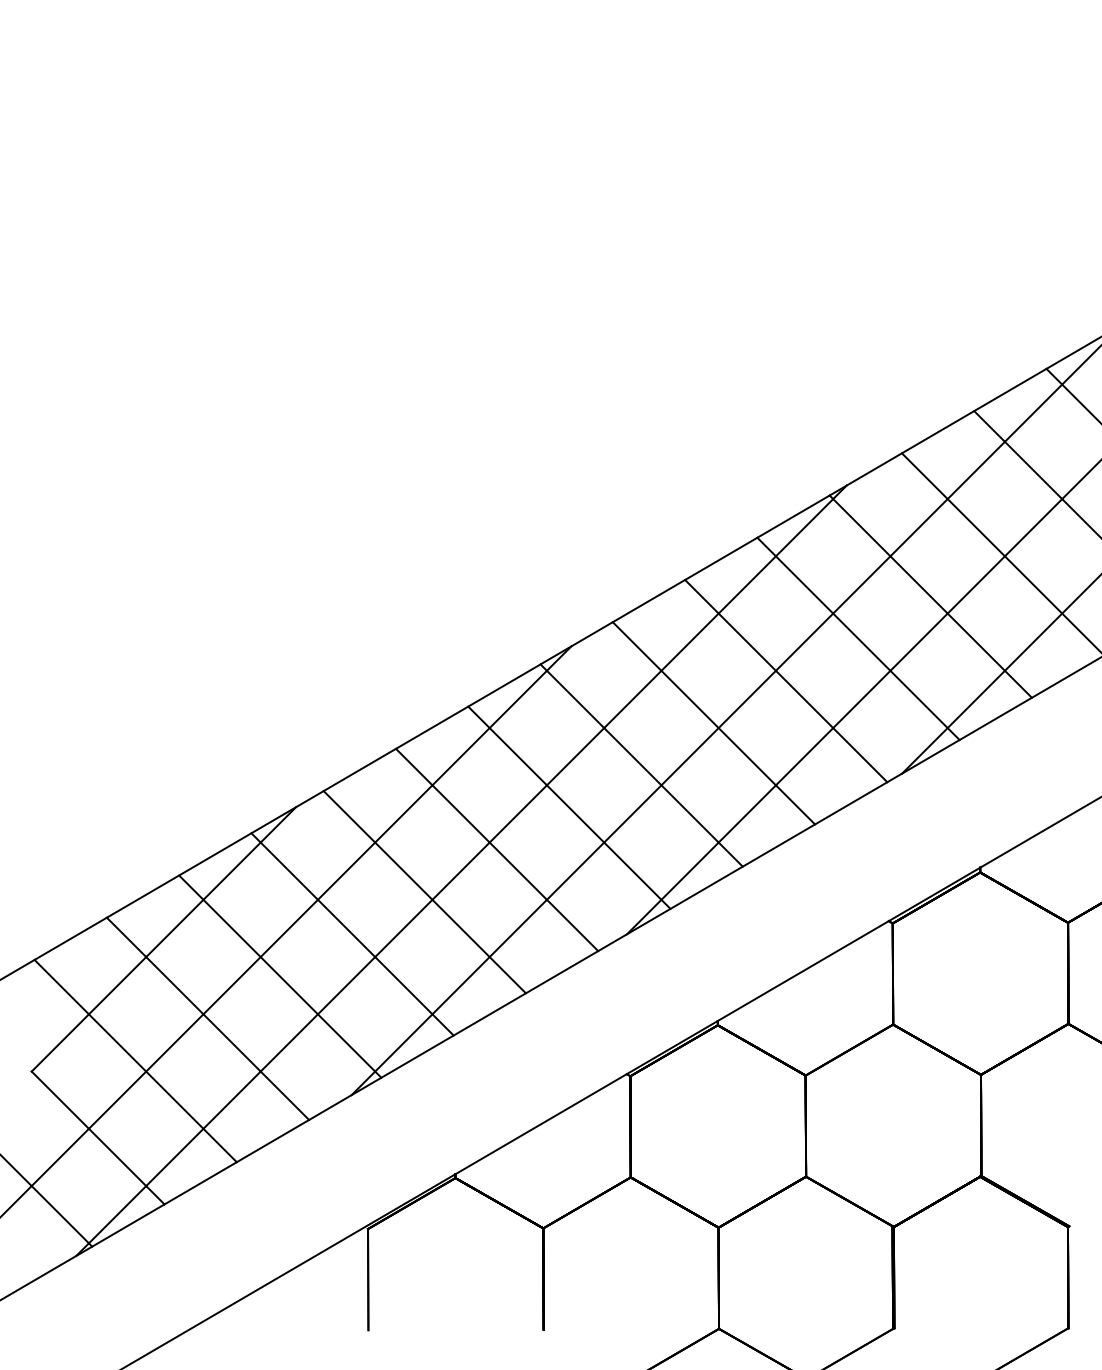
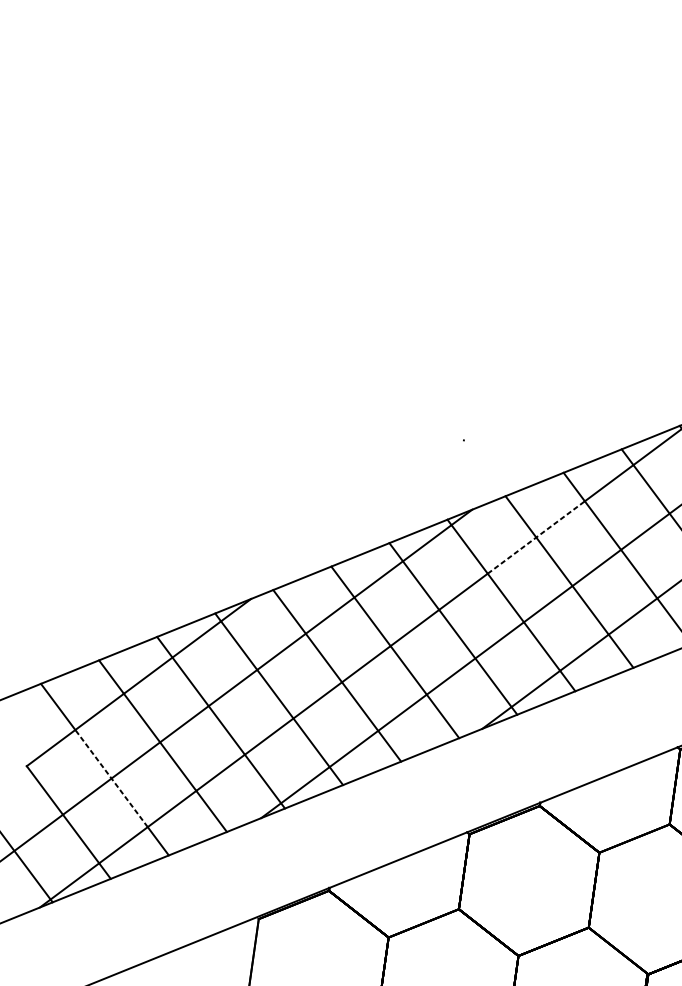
line: (661, 670) -> (536, 537), solid -> dashed
line: (146, 1071) -> (111, 778), solid -> dashed

